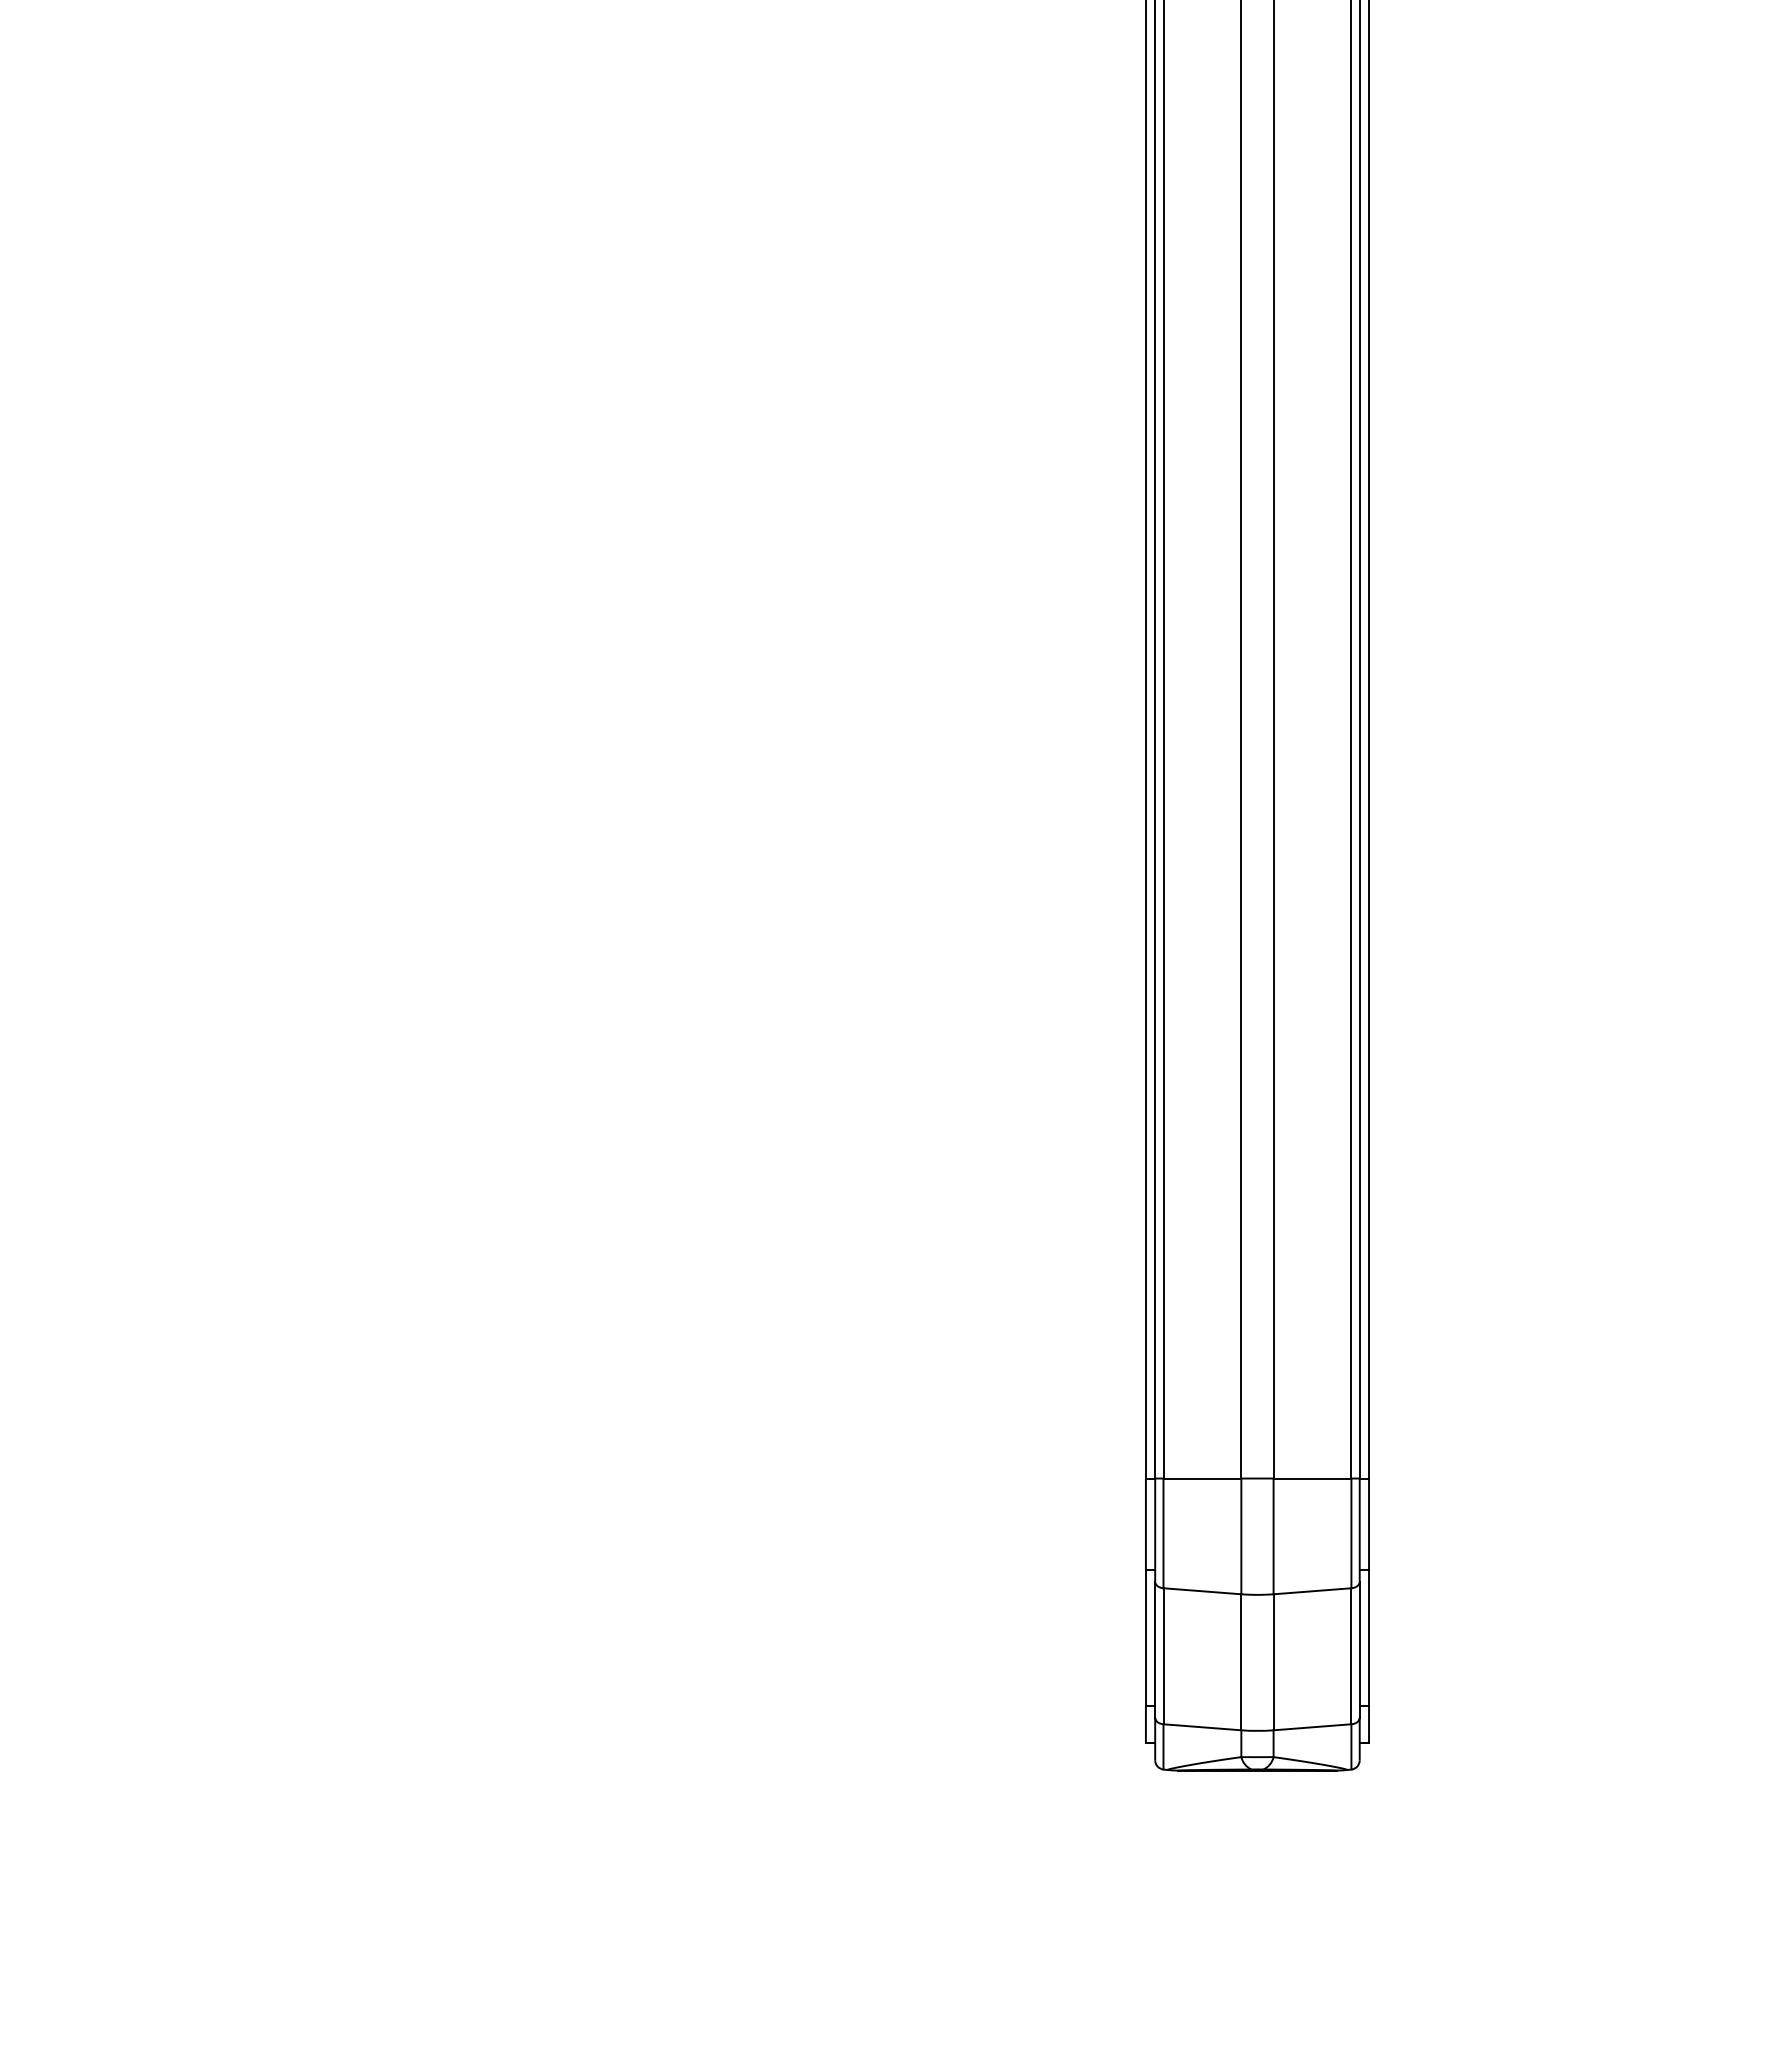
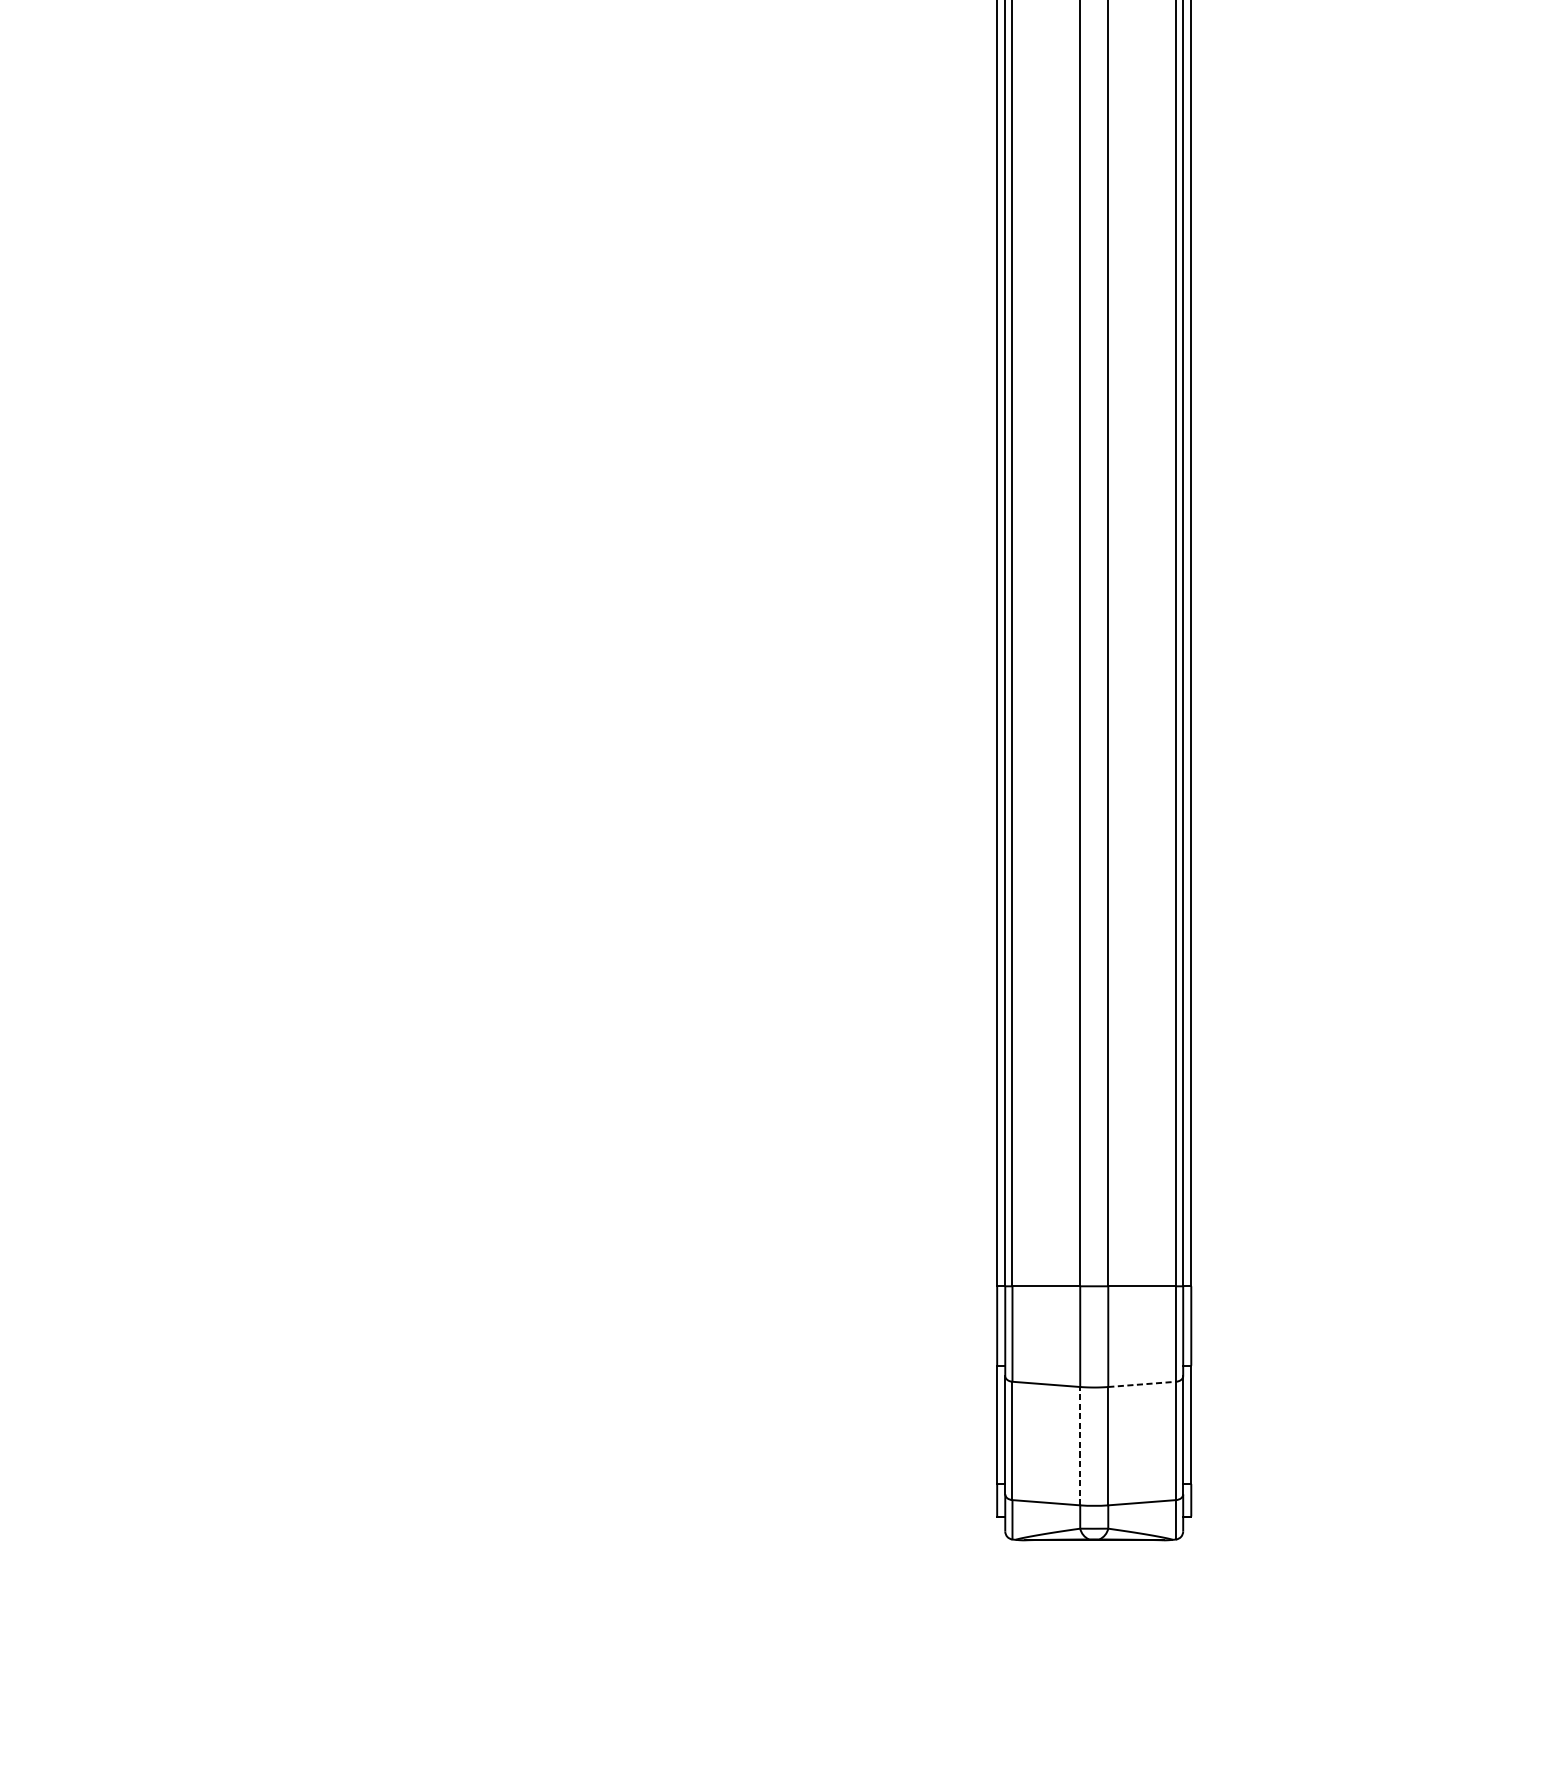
line: (1313, 1591) -> (1142, 1384), solid -> dashed
line: (1241, 1661) -> (1080, 1445), solid -> dashed

